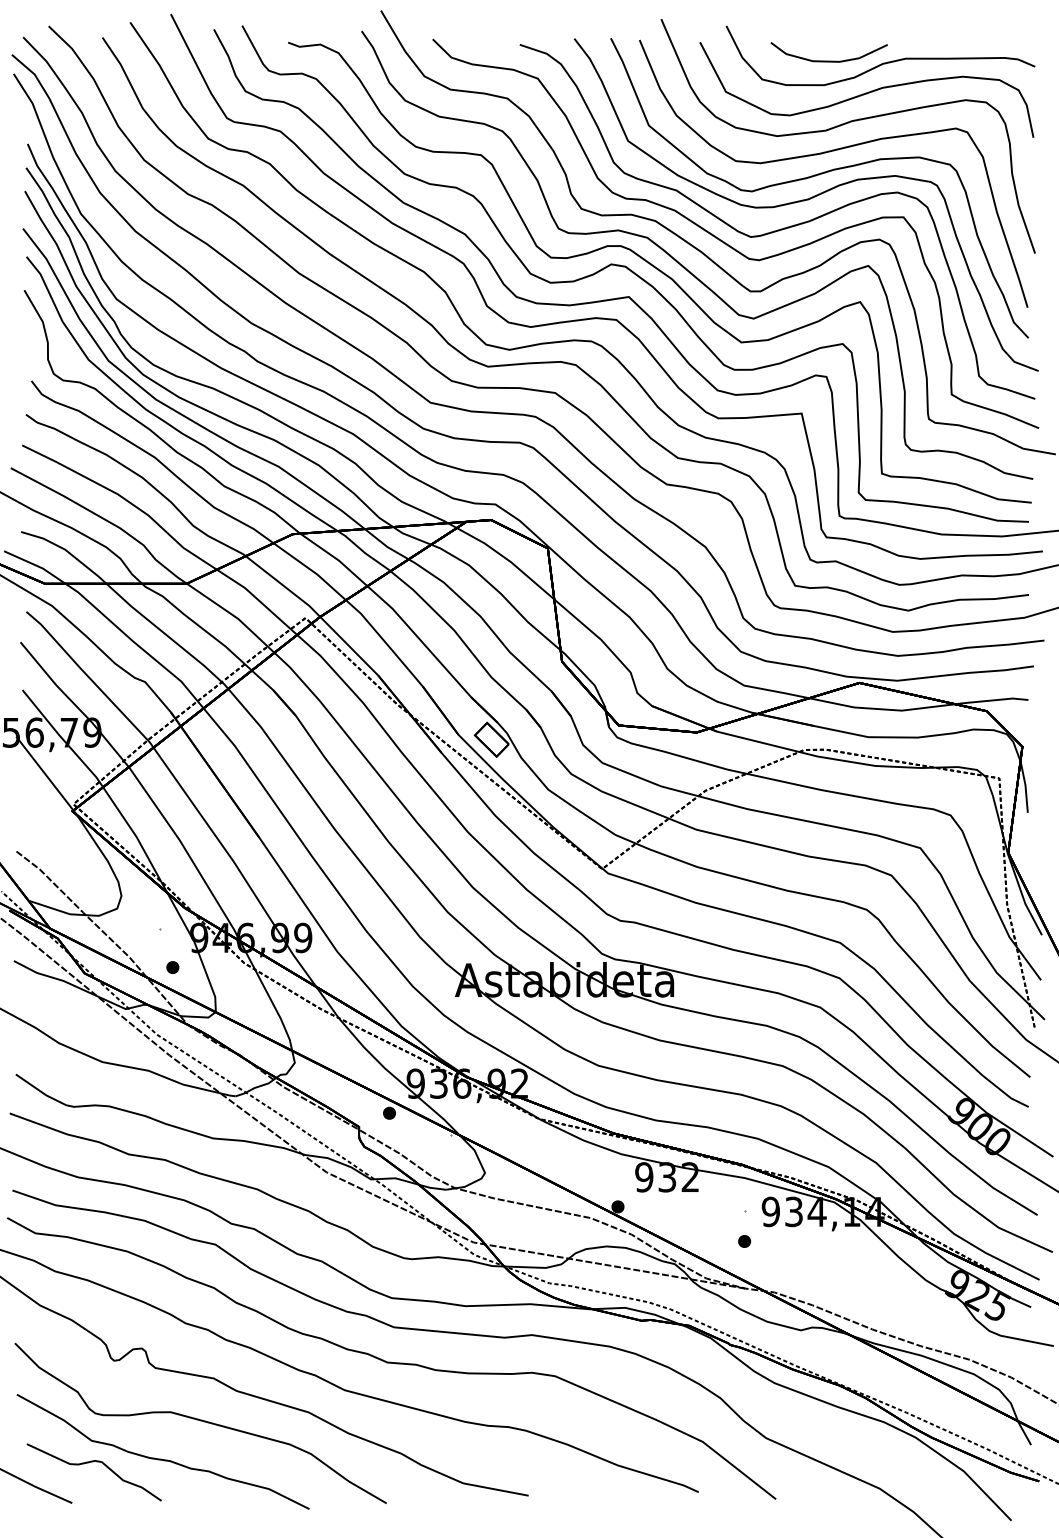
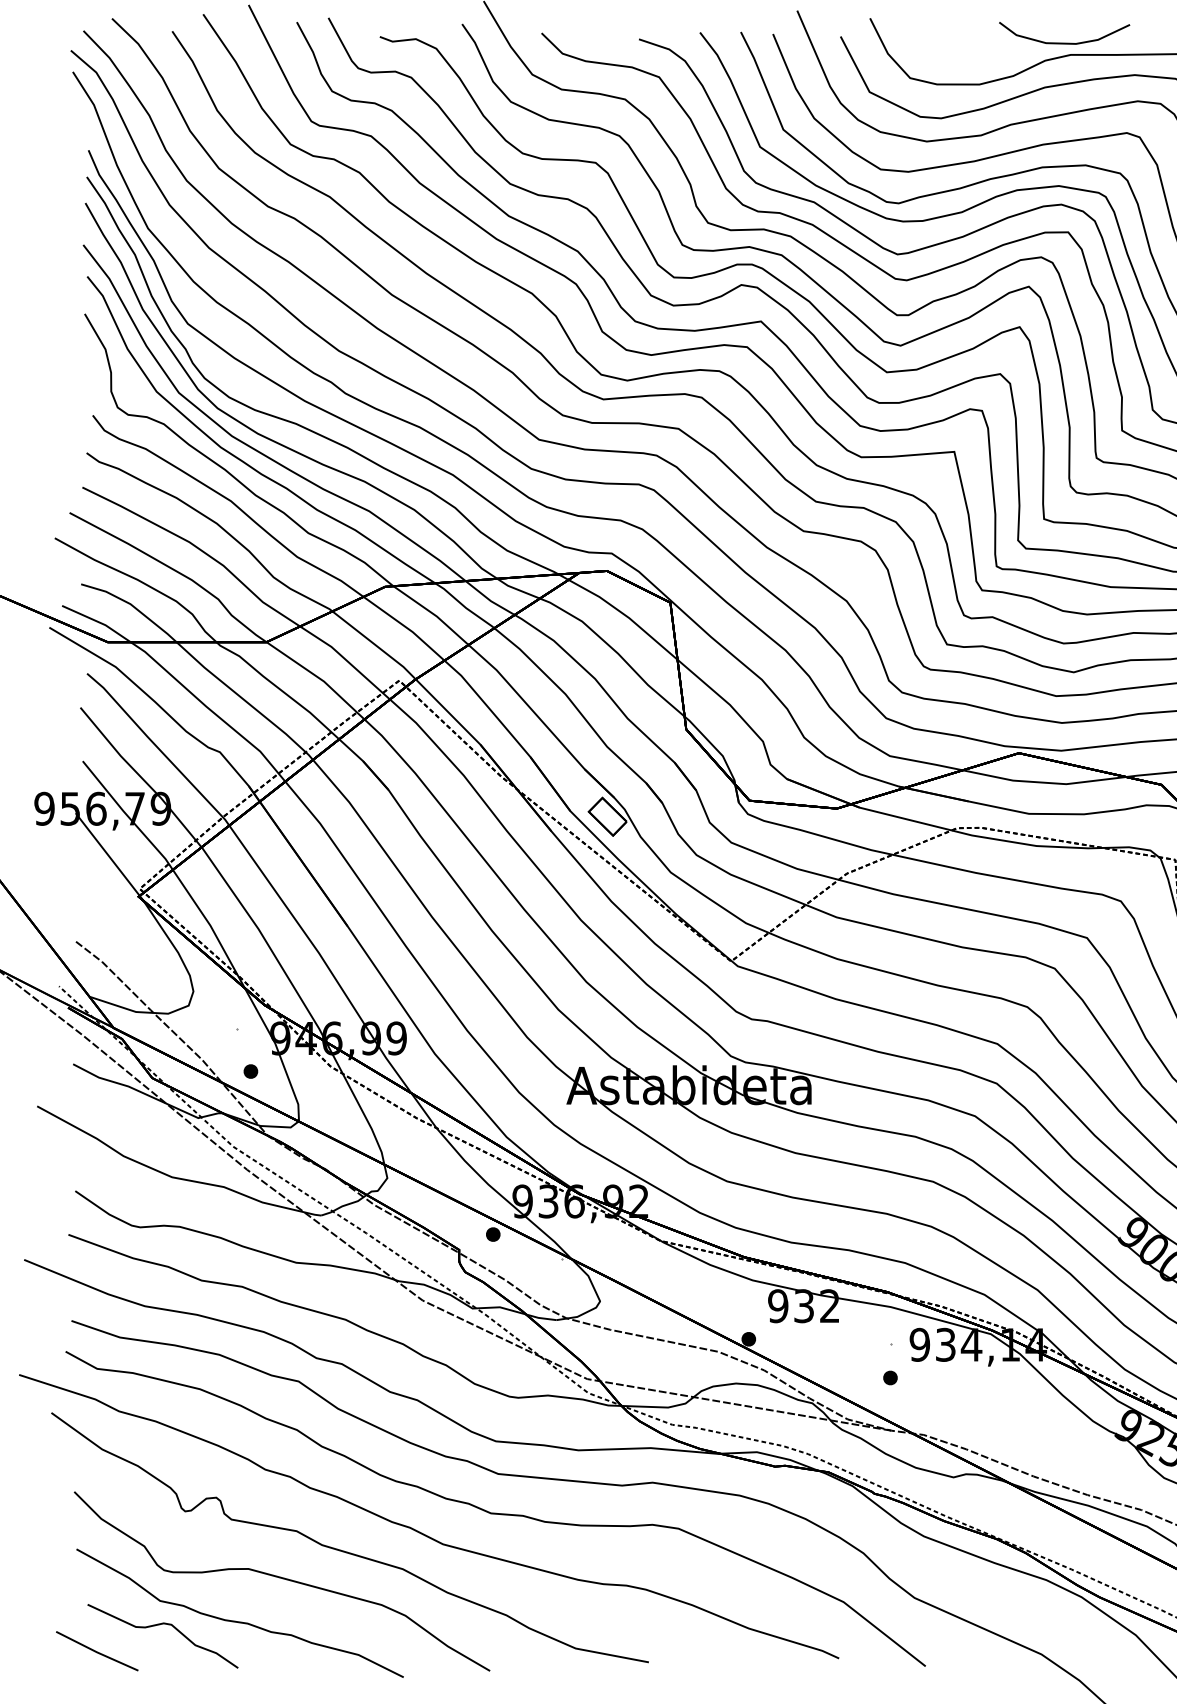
curve: (828, 60) -> (1063, 42), moved

